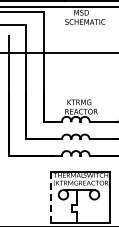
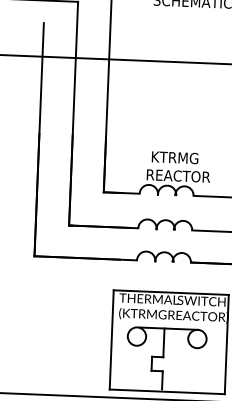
line: (50, 196) -> (111, 338), dashed -> solid

